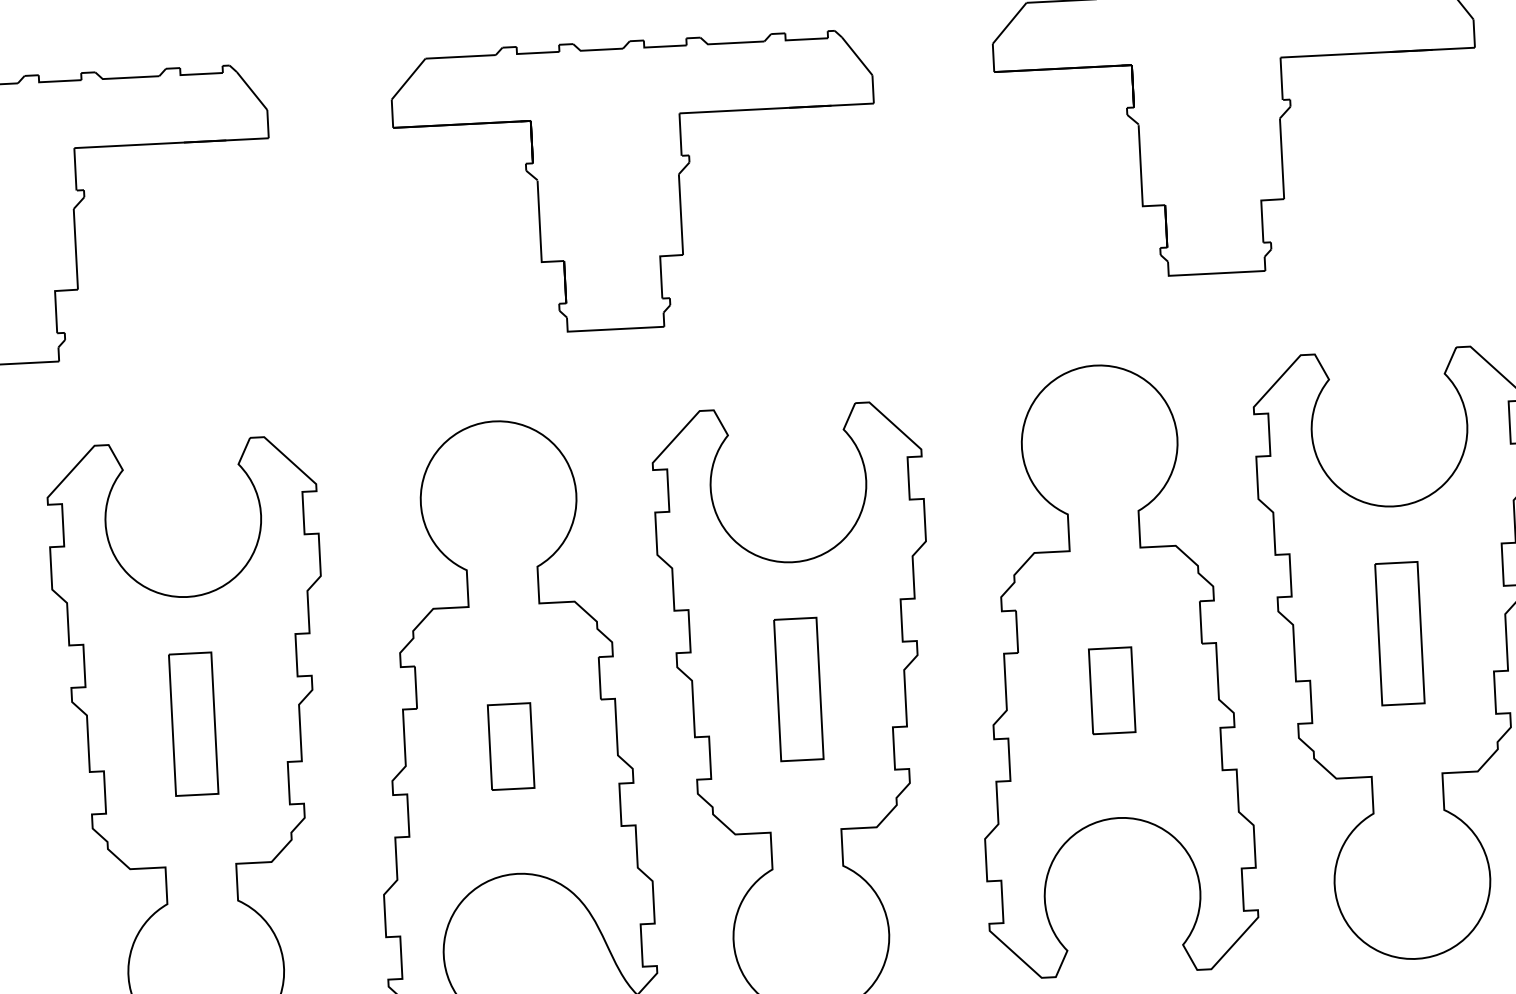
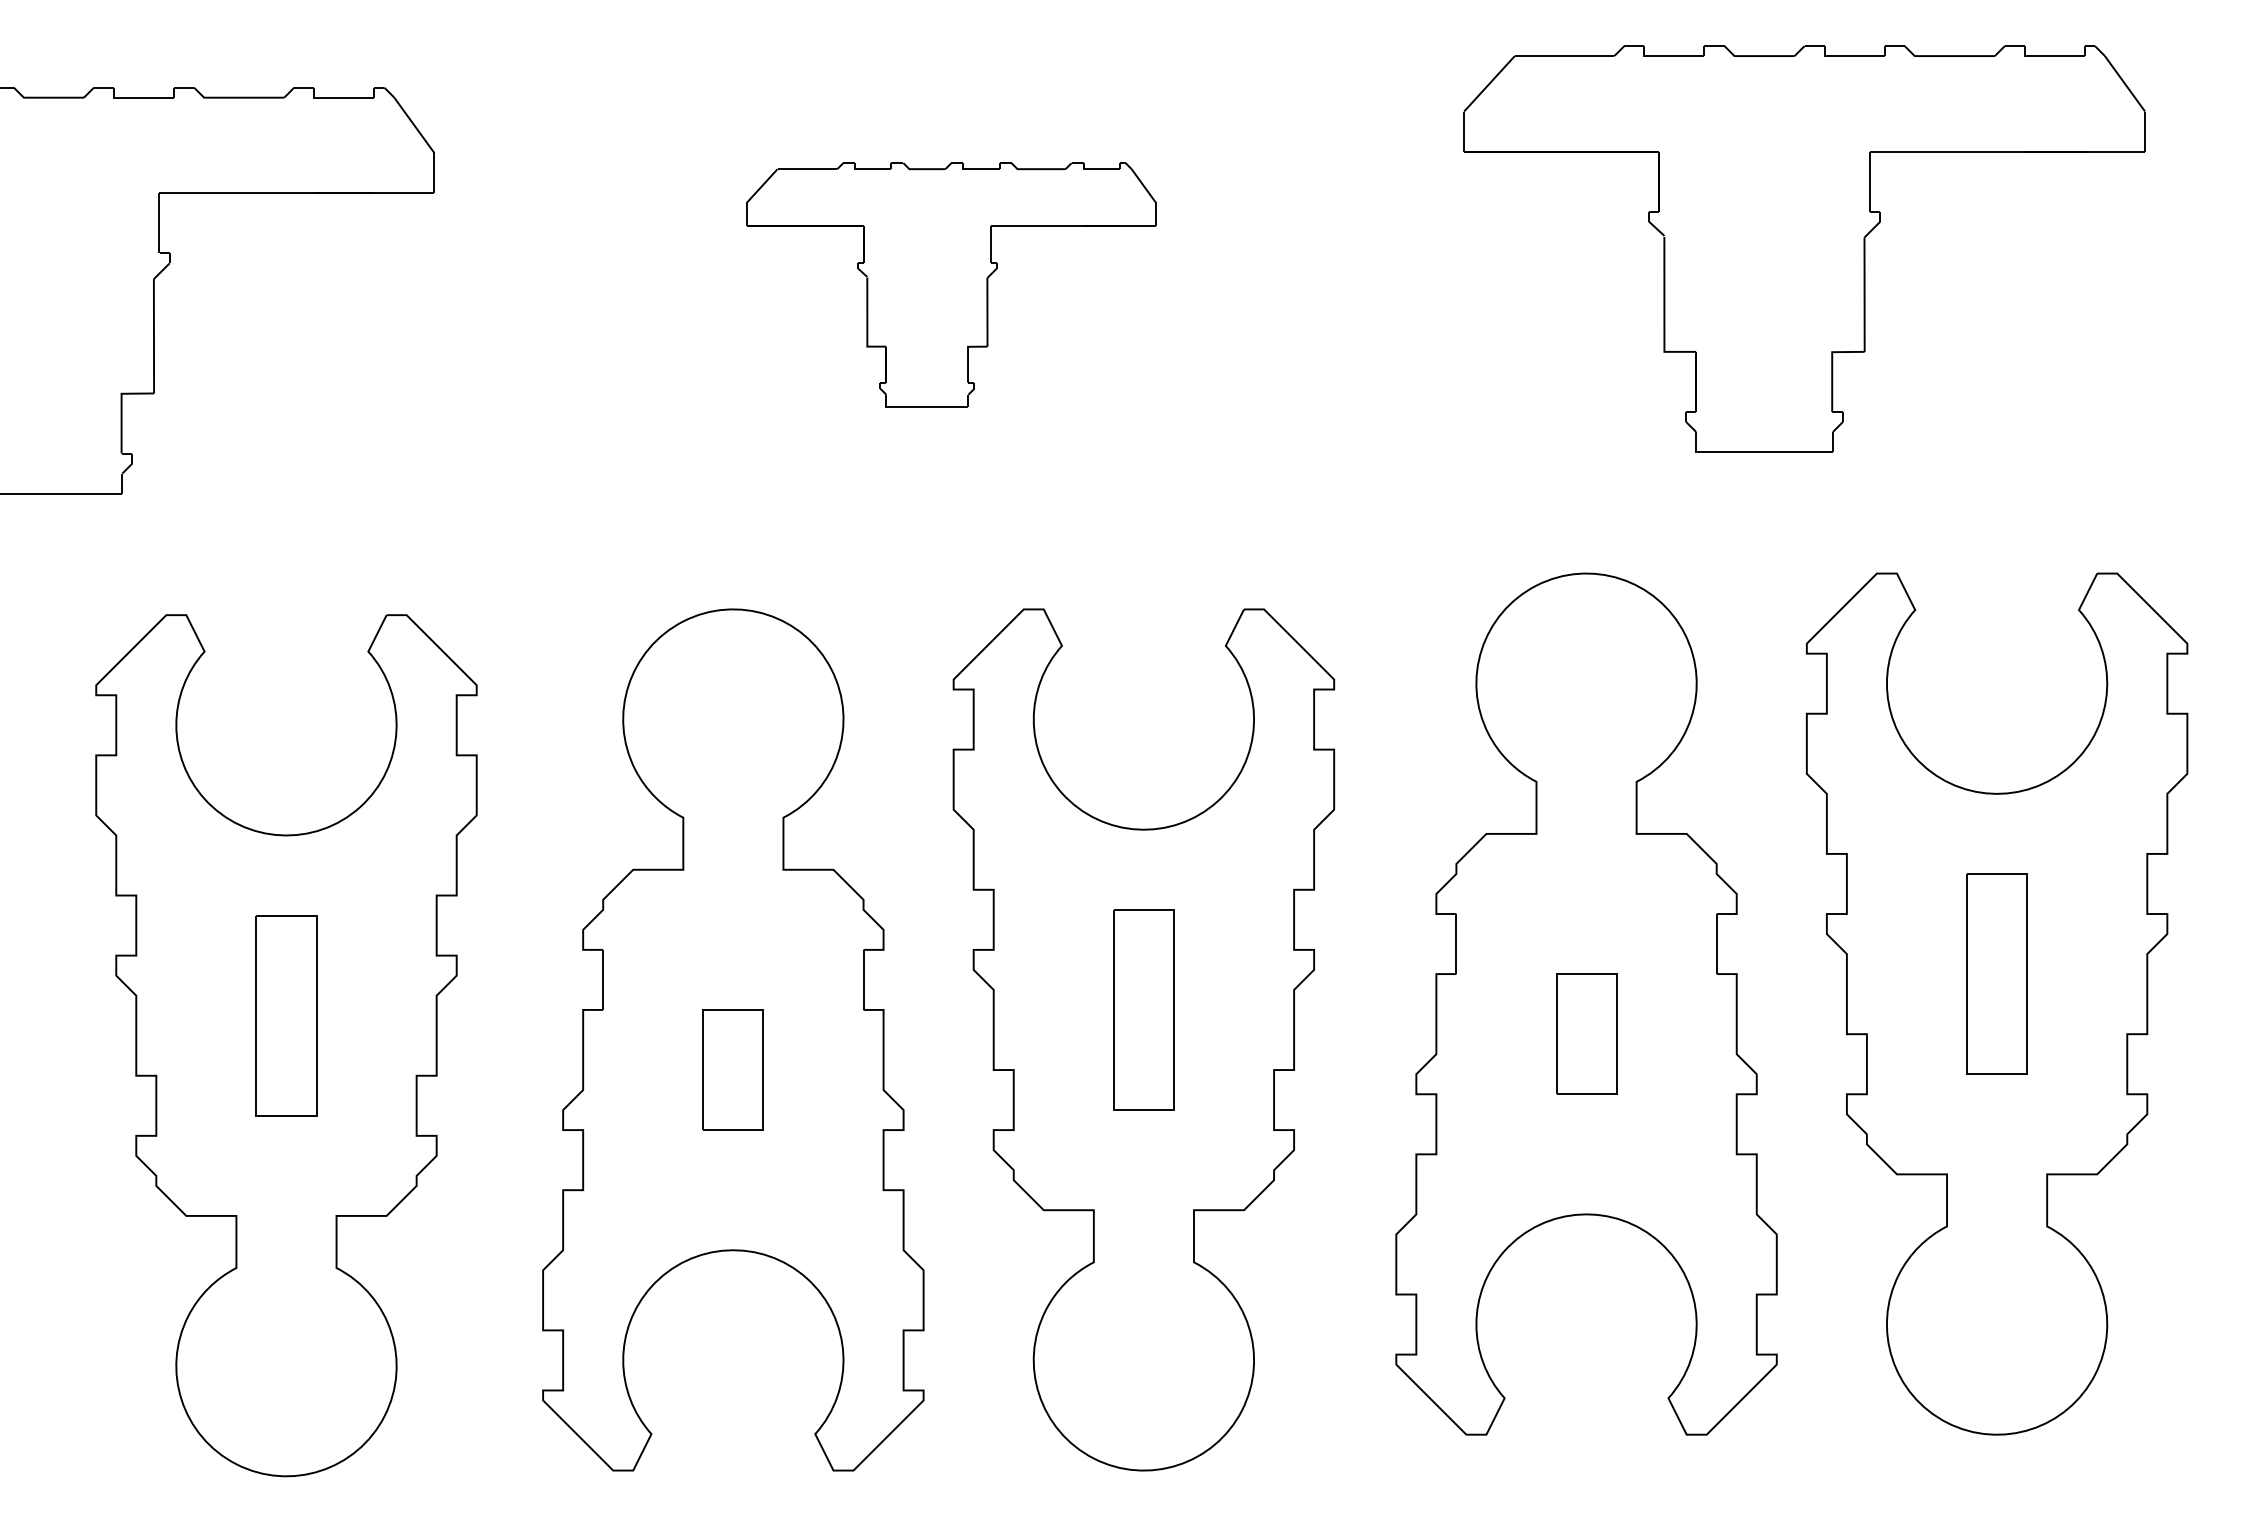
part: (637, 184) -> (951, 284), size x0.6

